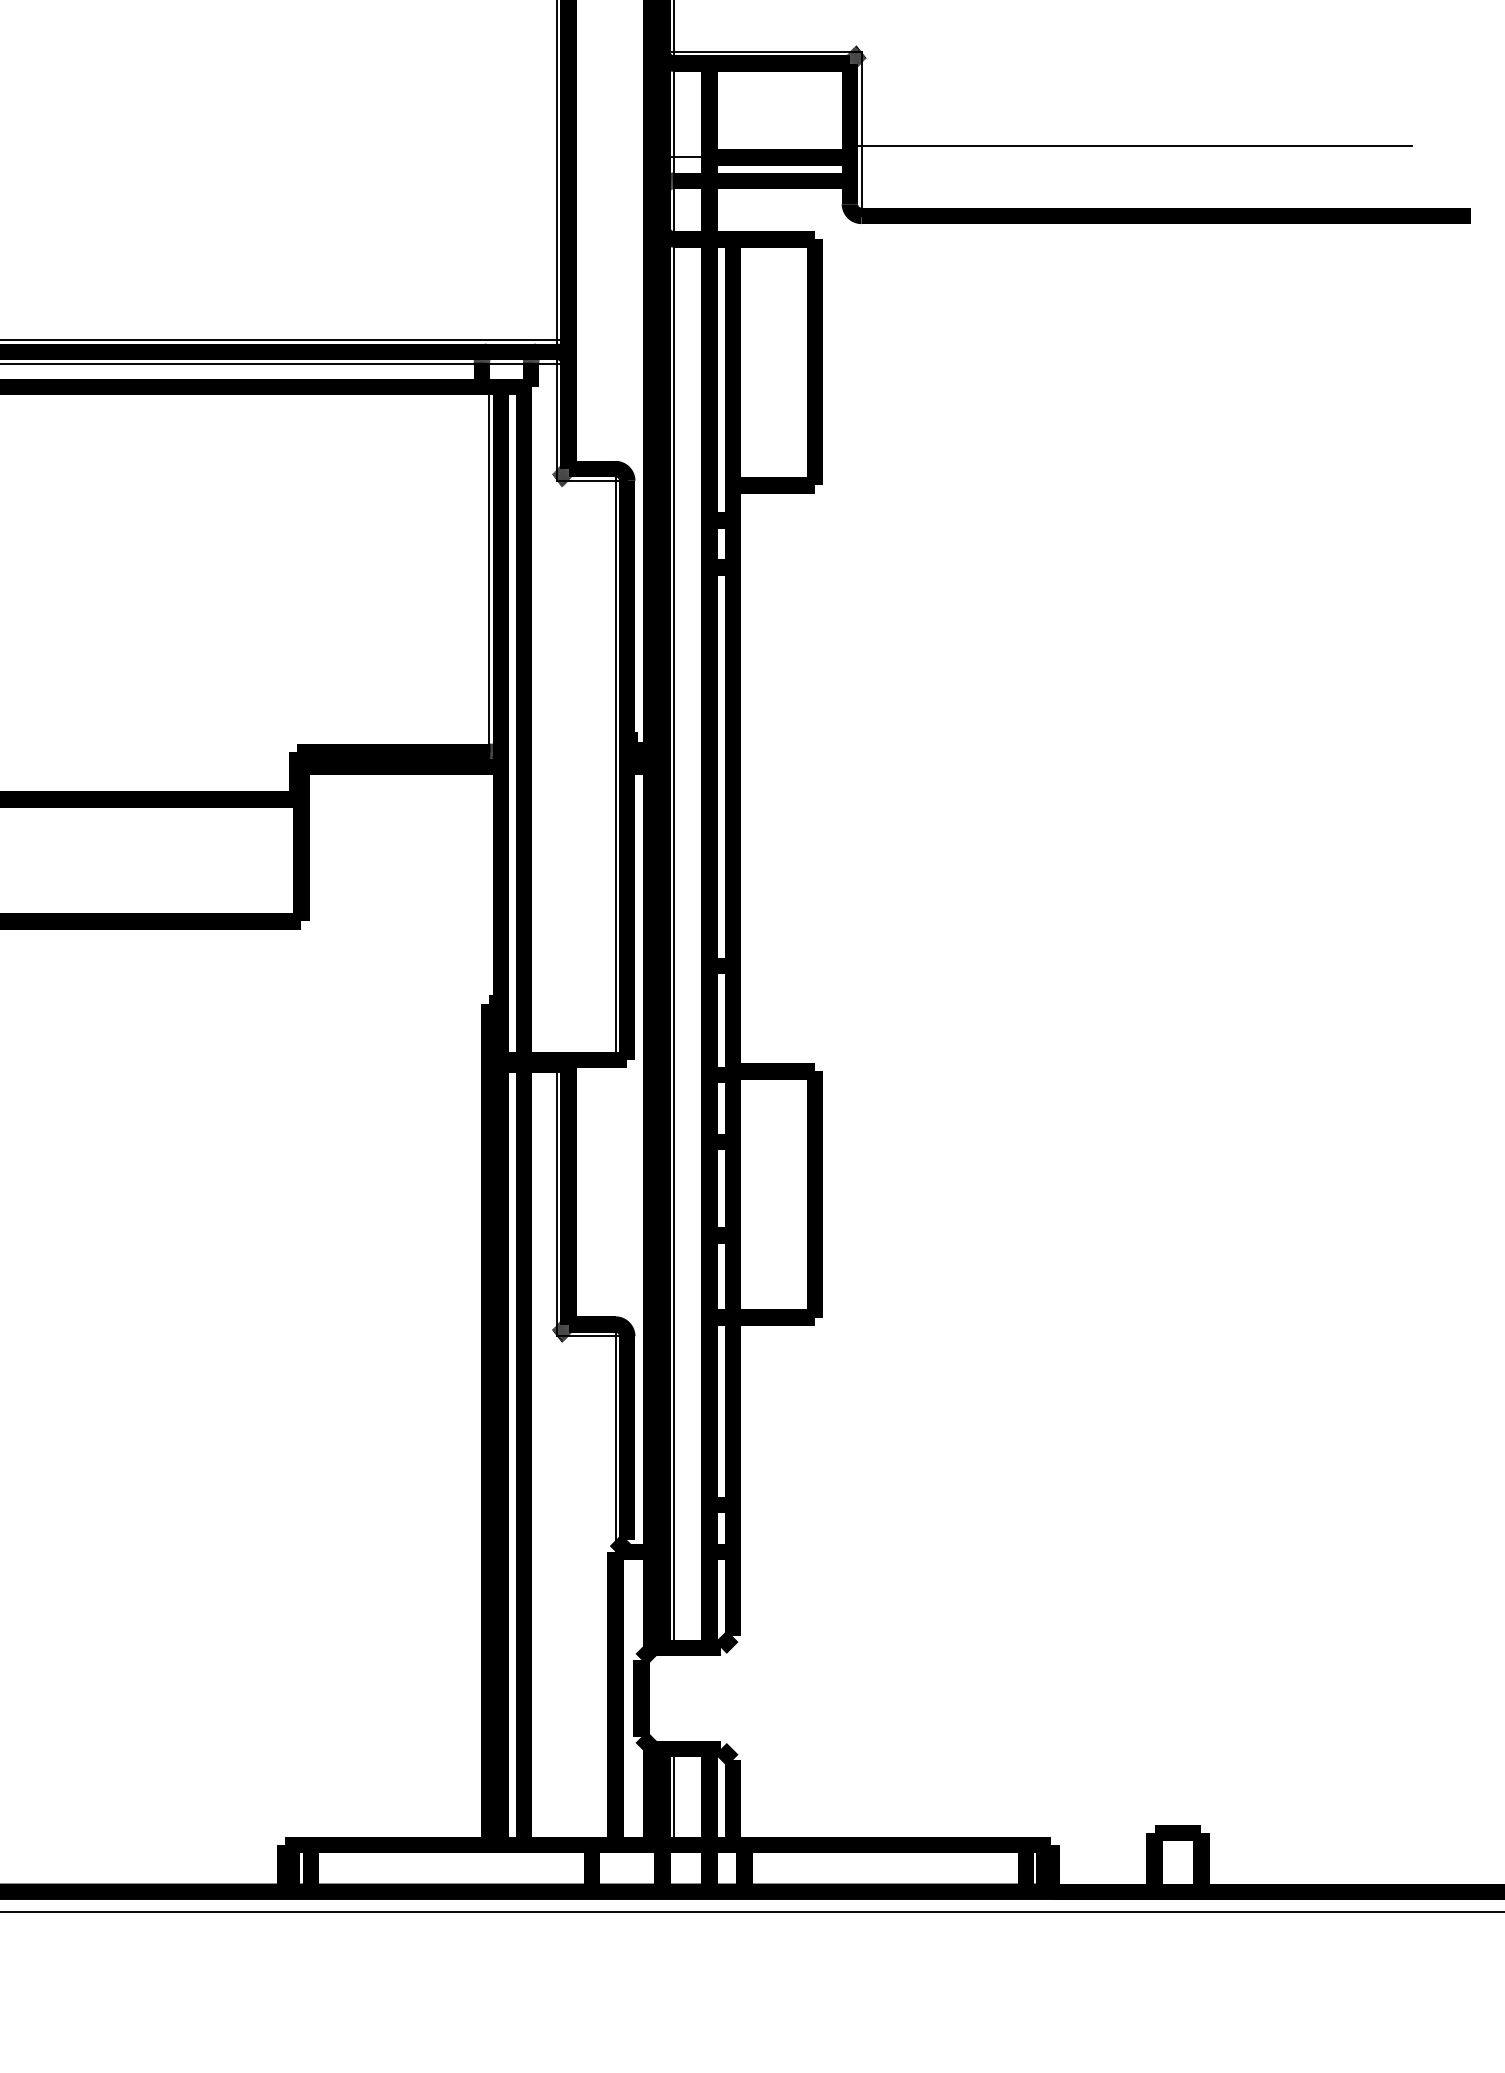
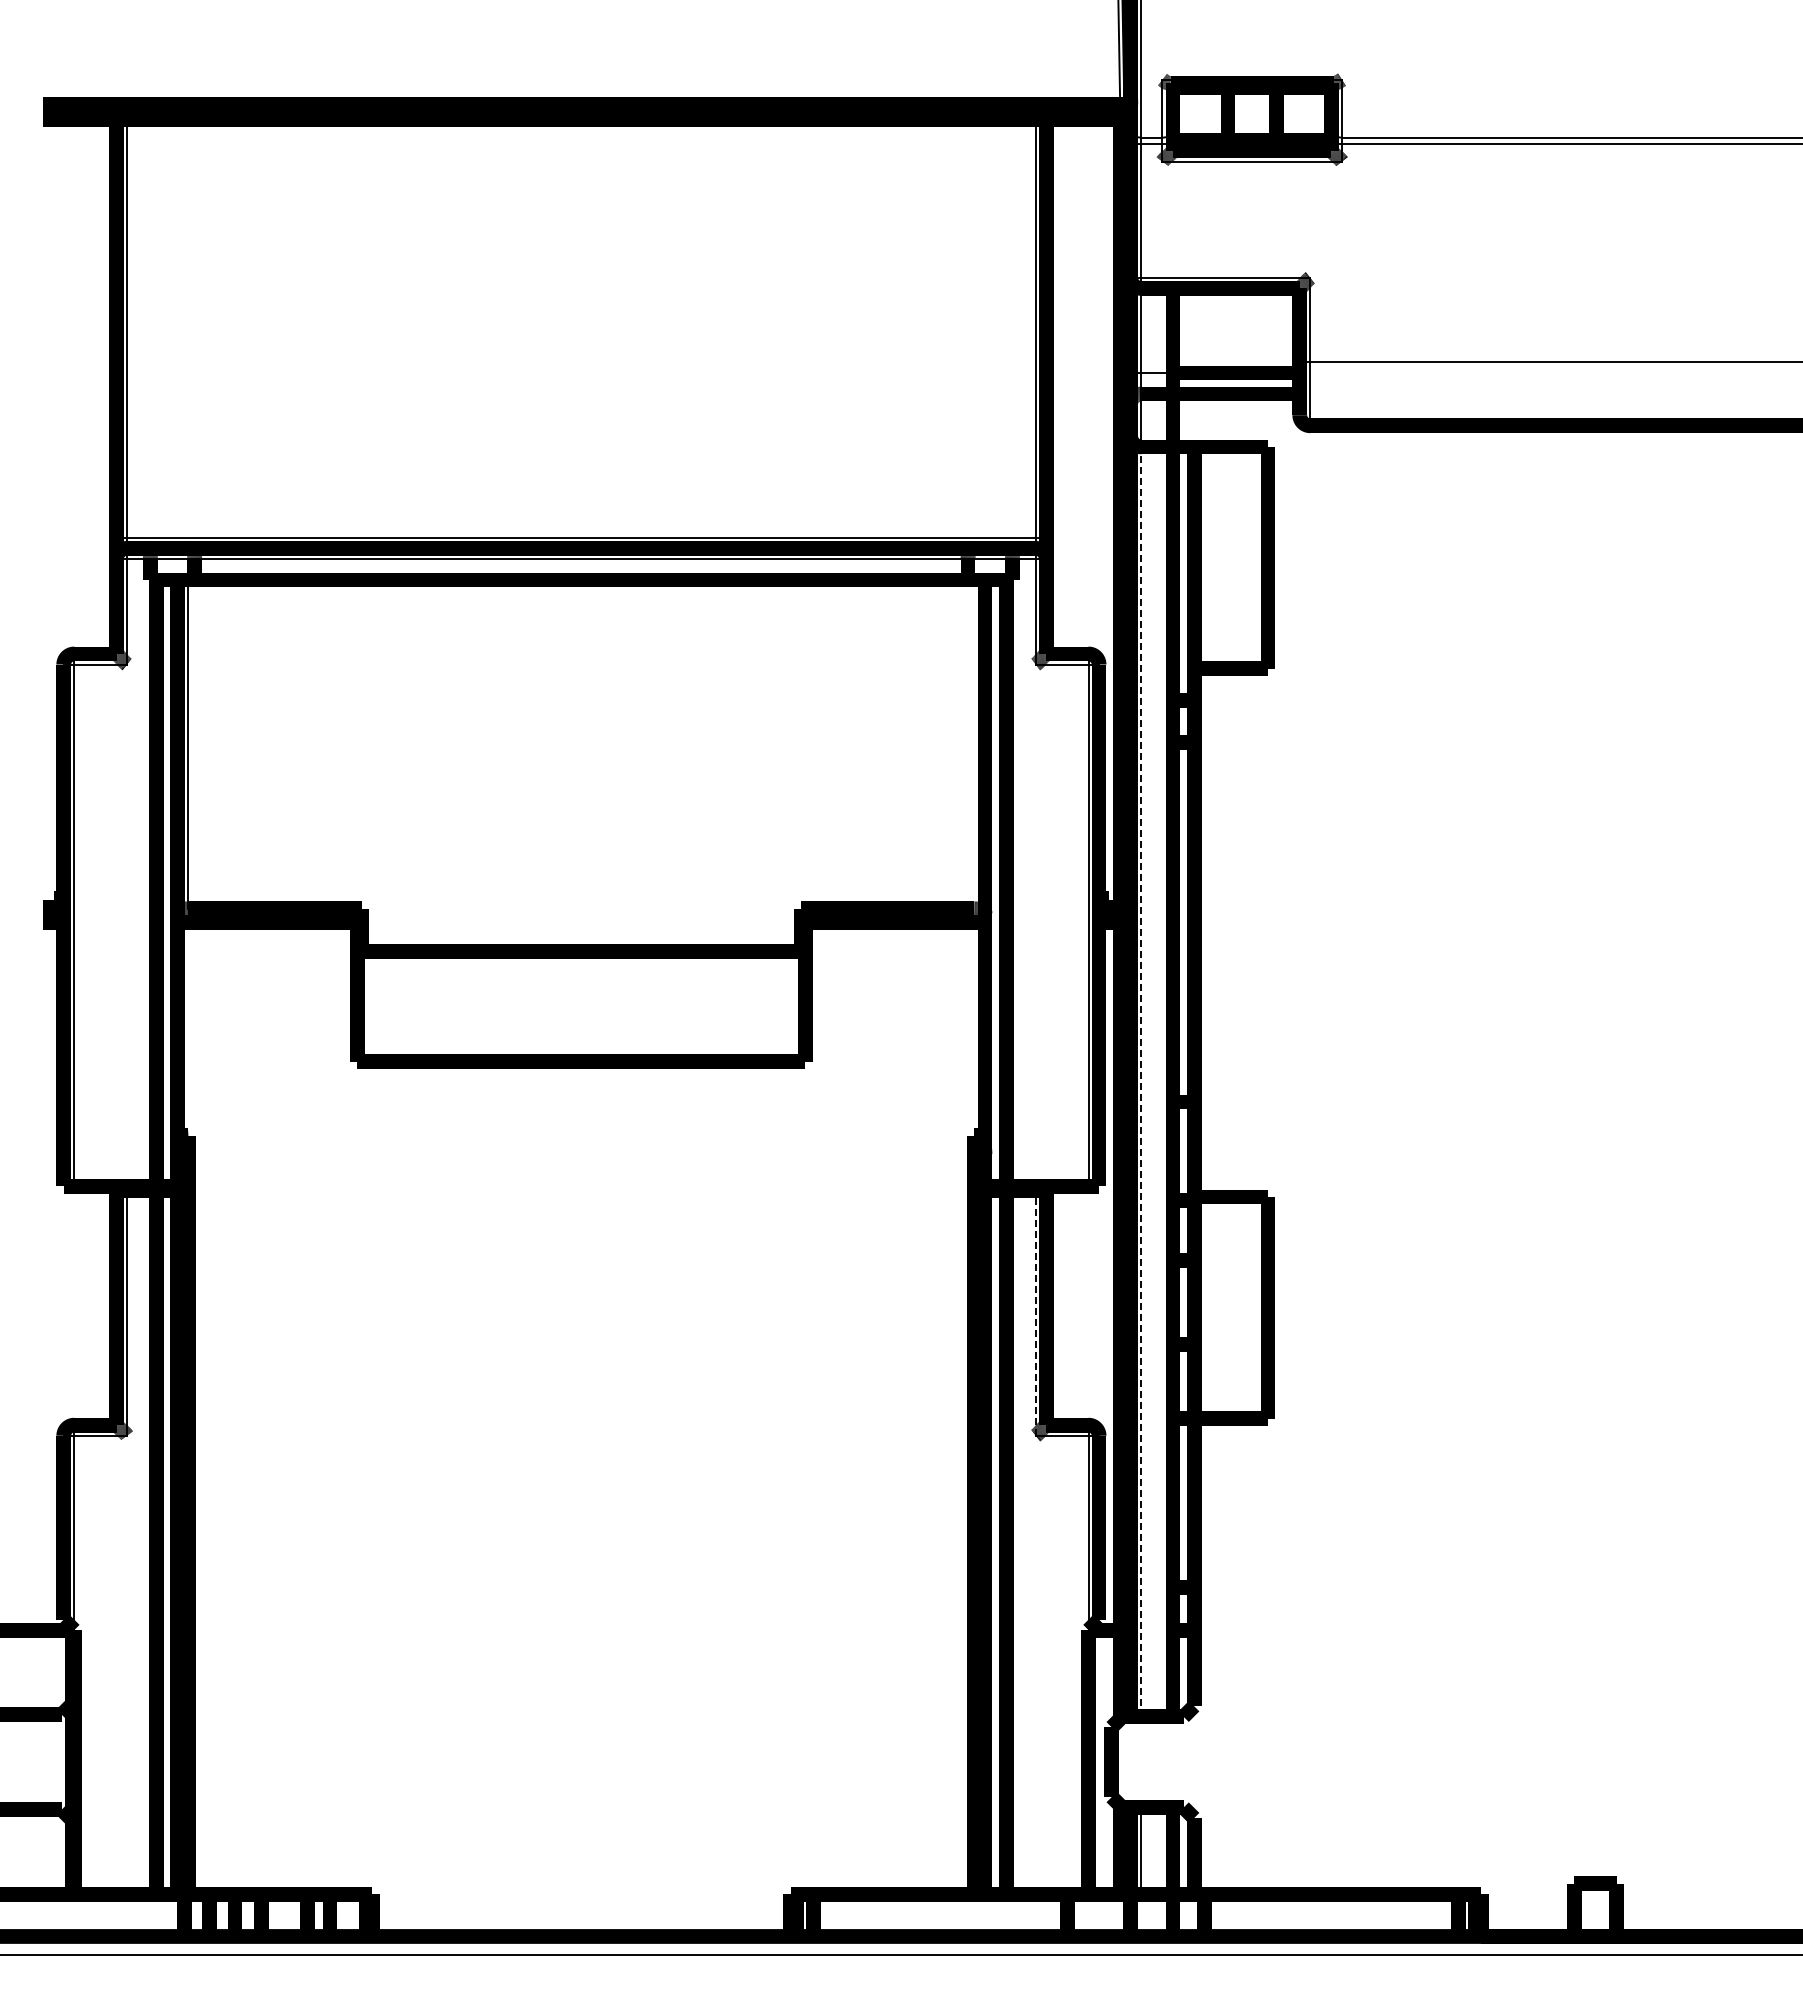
line: (489, 569) -> (974, 744), removed
line: (674, 943) -> (1141, 1081), solid -> dashed
line: (556, 1200) -> (1035, 1313), solid -> dashed

